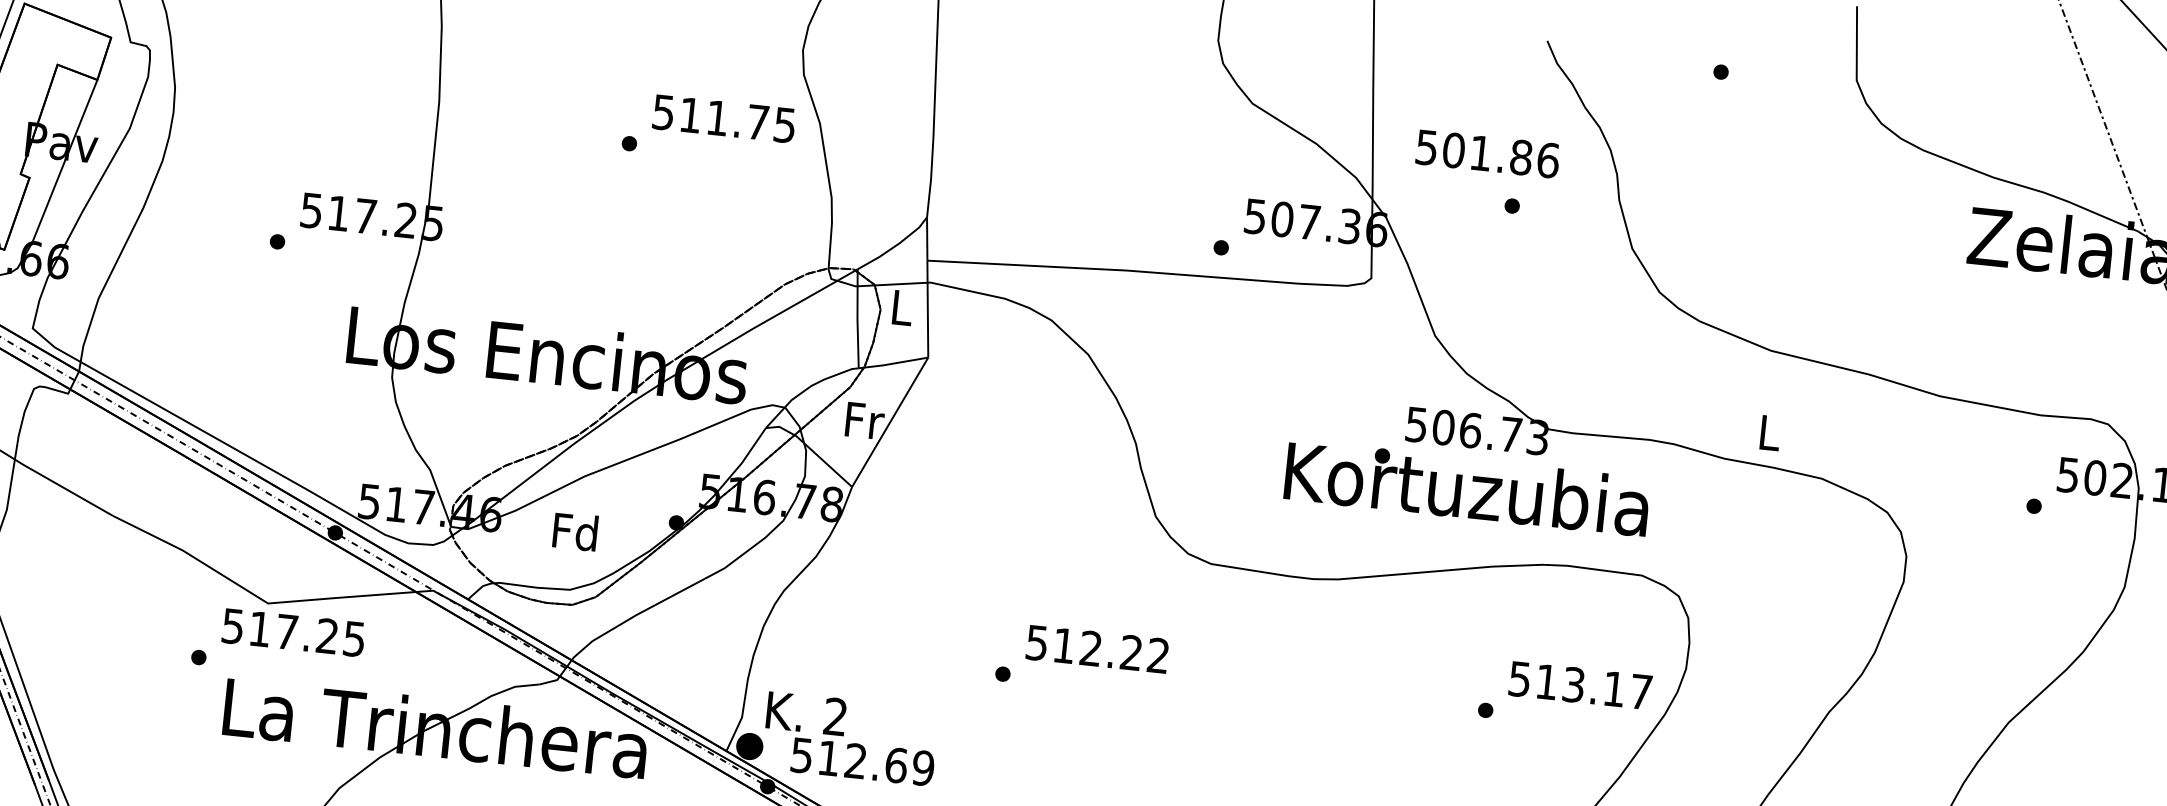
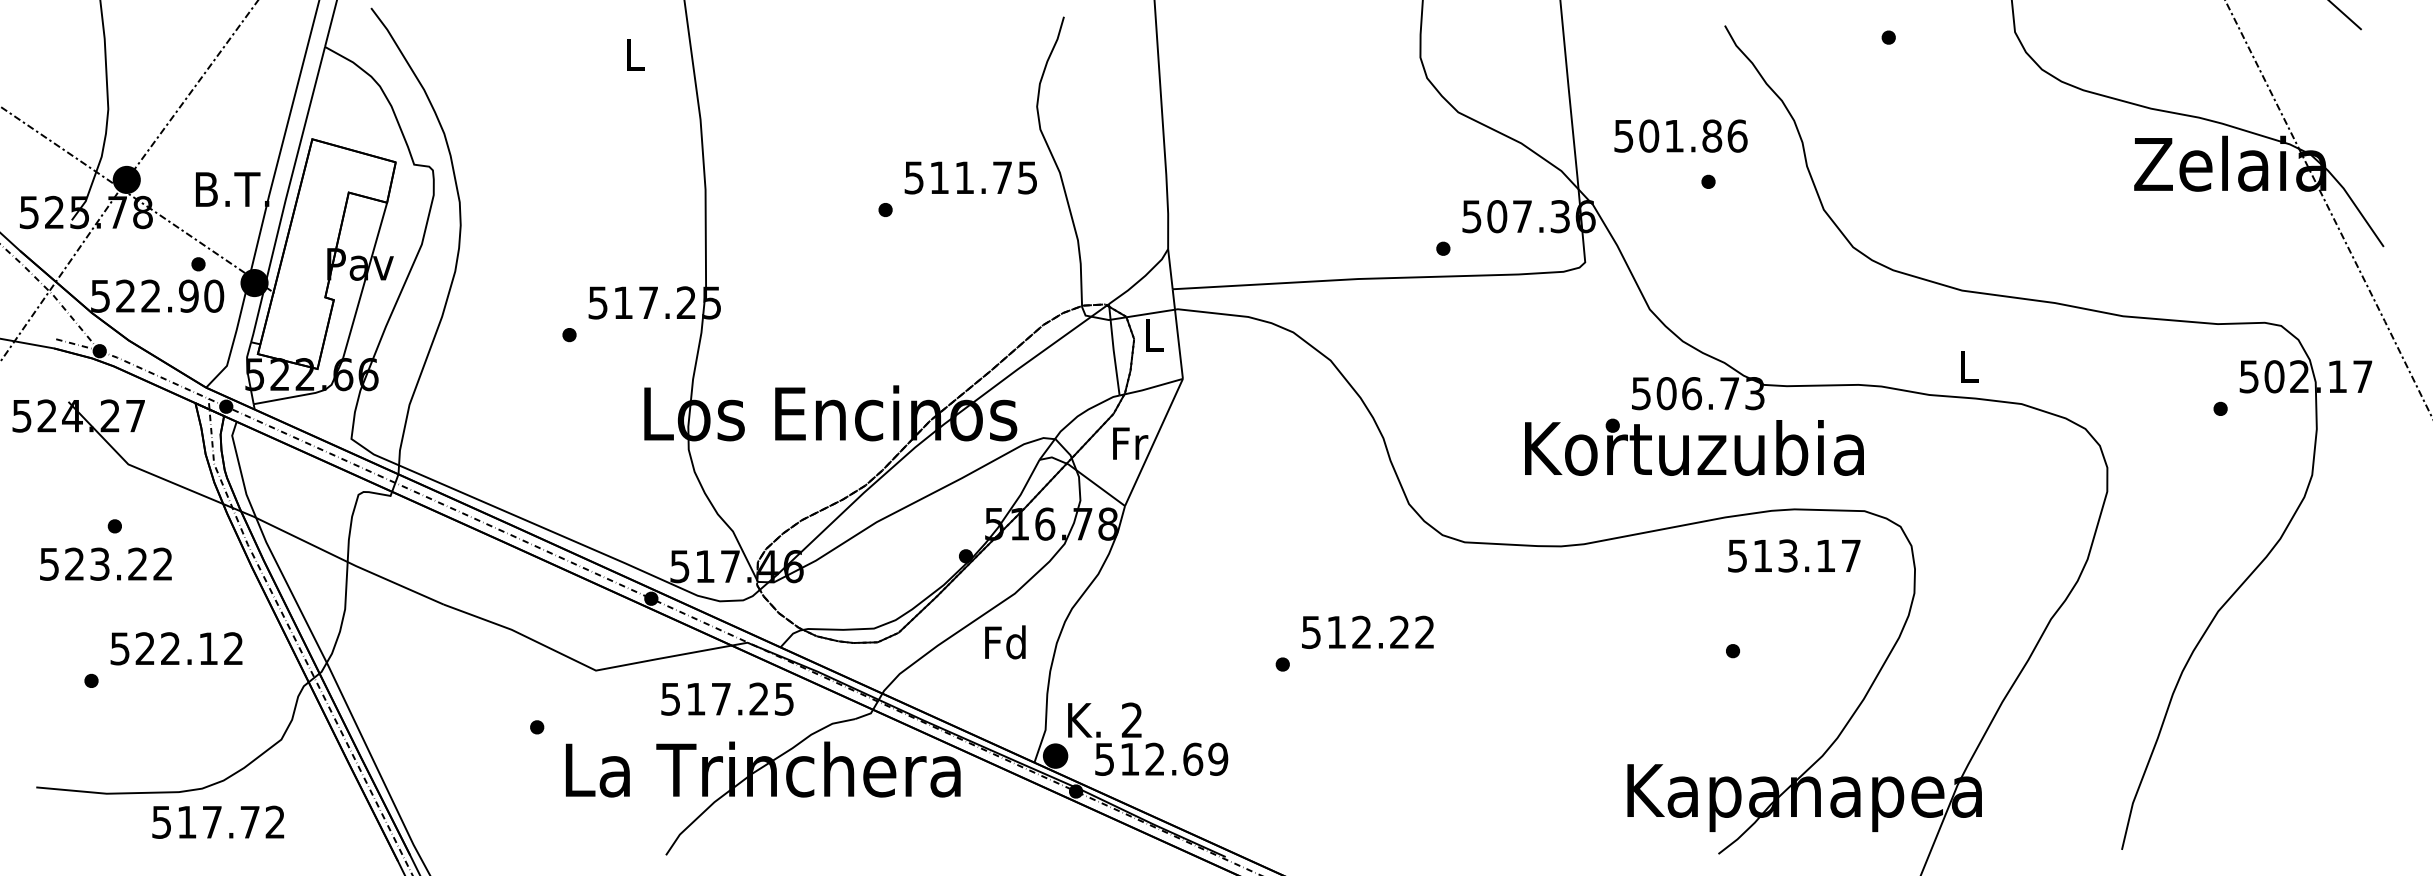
text: (575, 531) -> (1005, 642), moved
text: (293, 632) -> (727, 698), moved
text: (1580, 685) -> (1794, 555), moved

